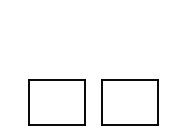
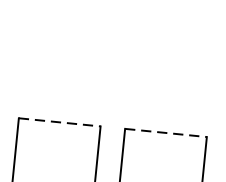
line: (57, 80) -> (60, 122), solid -> dashed
line: (130, 80) -> (166, 133), solid -> dashed

